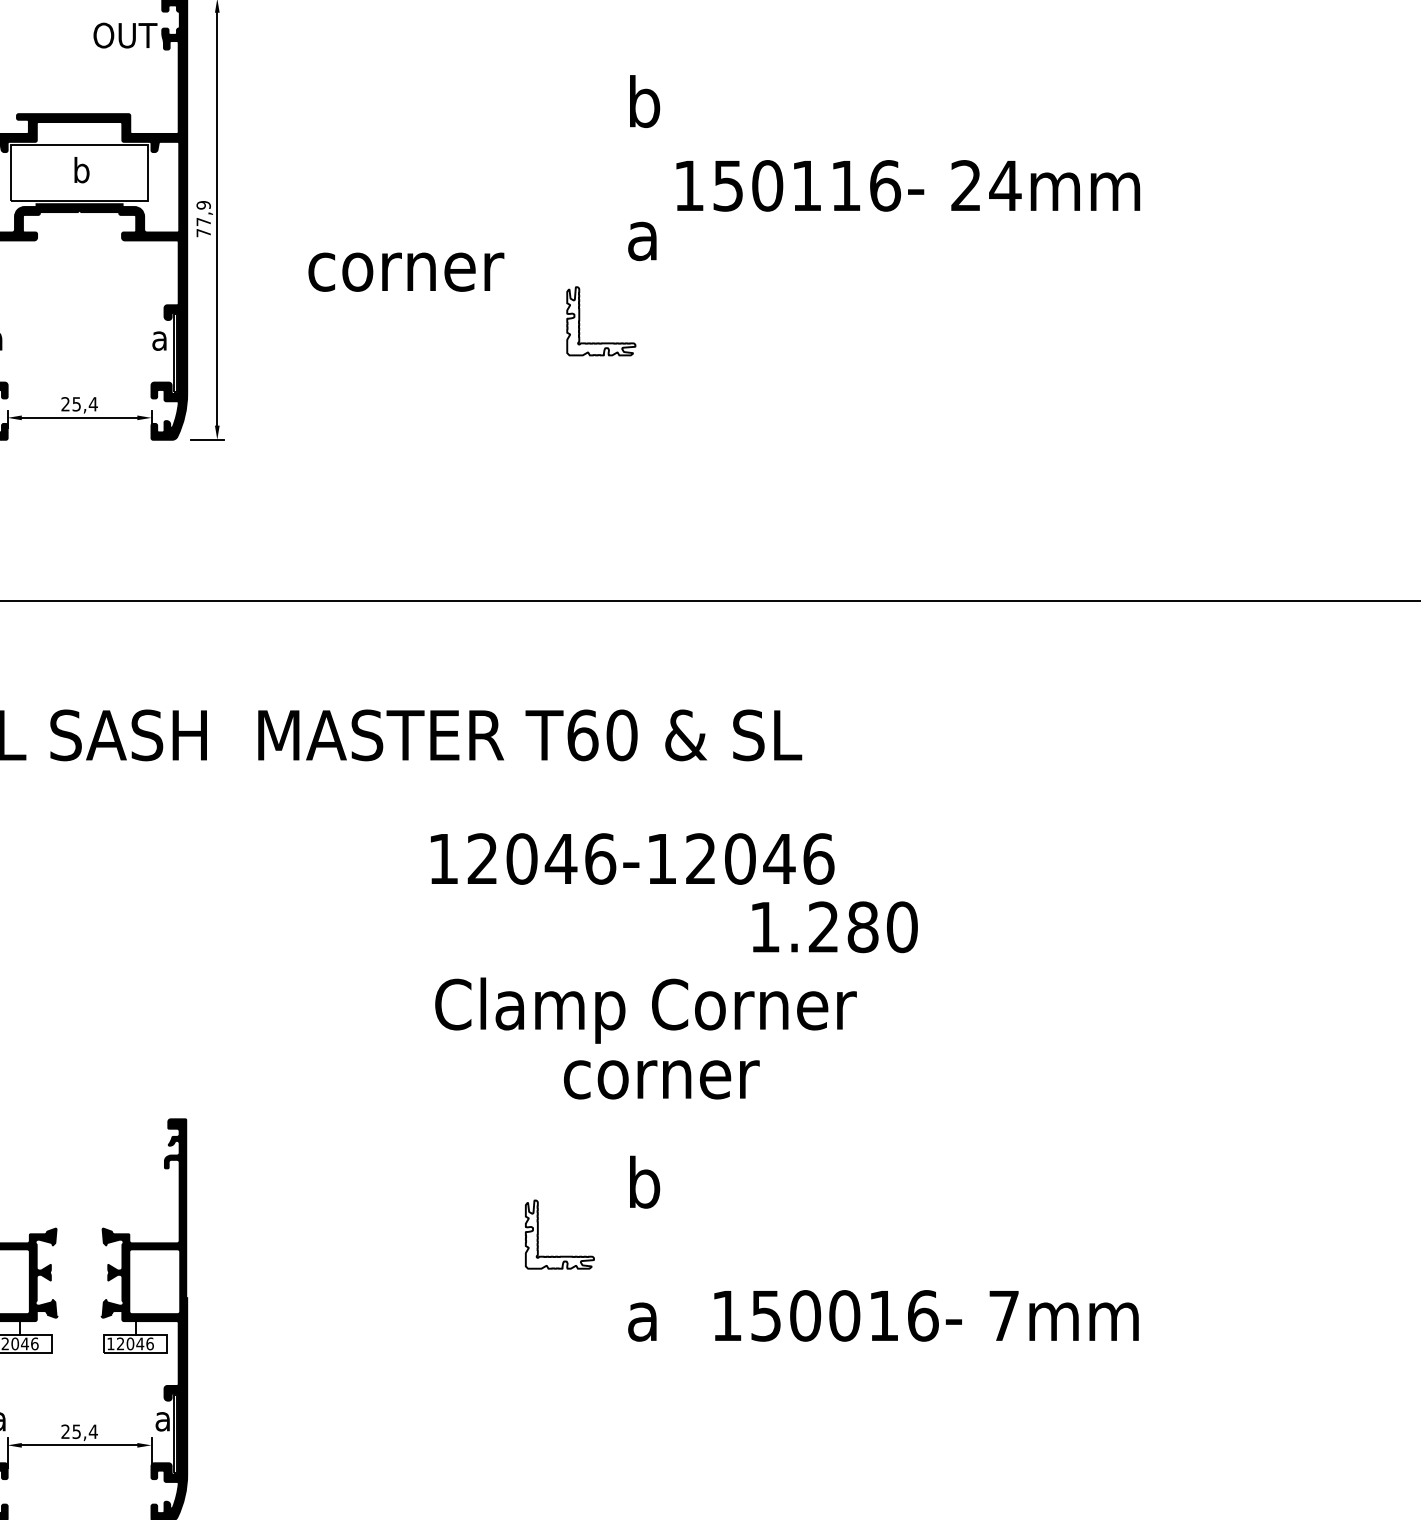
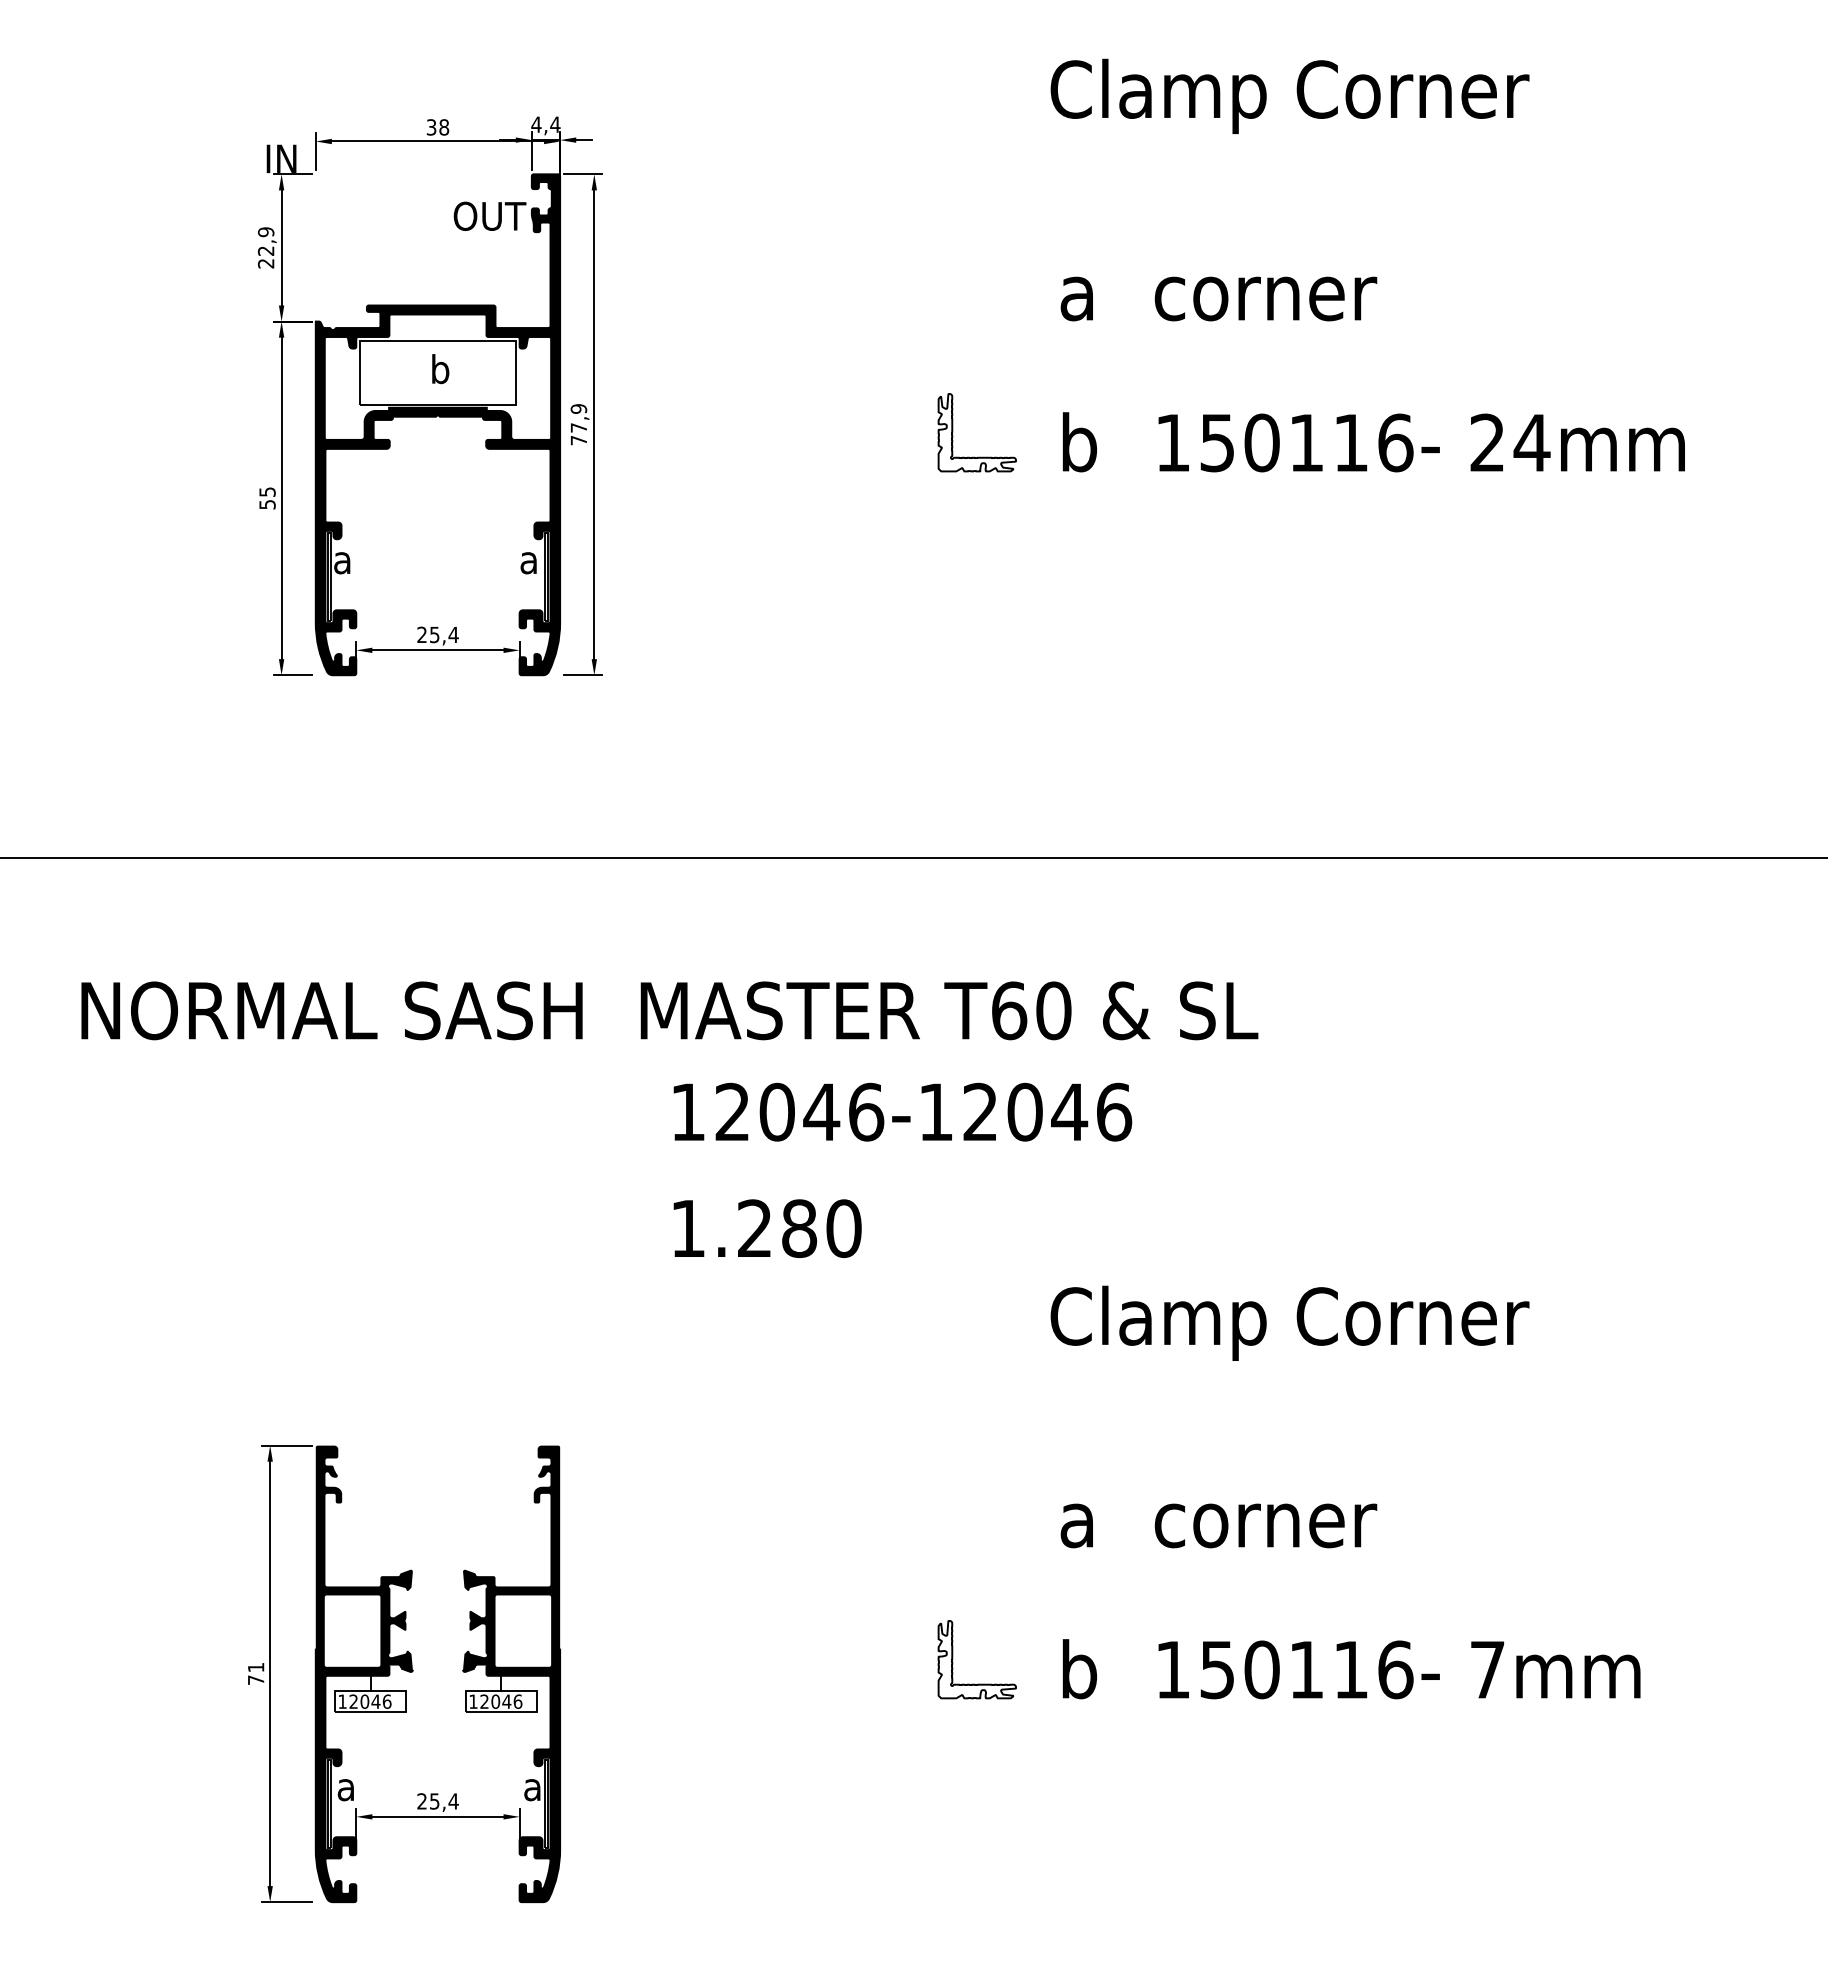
text: (643, 101) -> (1078, 291), b -> a
text: (908, 185) -> (1421, 442), moved
text: (643, 234) -> (1078, 442), a -> b
text: (405, 271) -> (1265, 298), moved
part: (580, 321) -> (953, 432), moved
text: (632, 858) -> (902, 1111), moved
text: (834, 927) -> (767, 1228), moved
text: (645, 1009) -> (1289, 1322), moved
text: (661, 1079) -> (1265, 1525), moved
text: (643, 1182) -> (1078, 1518), b -> a
part: (538, 1234) -> (953, 1659), moved
text: (643, 1315) -> (1078, 1669), a -> b
text: (844, 1315) -> (1306, 1669), 150016- -> 150116-

